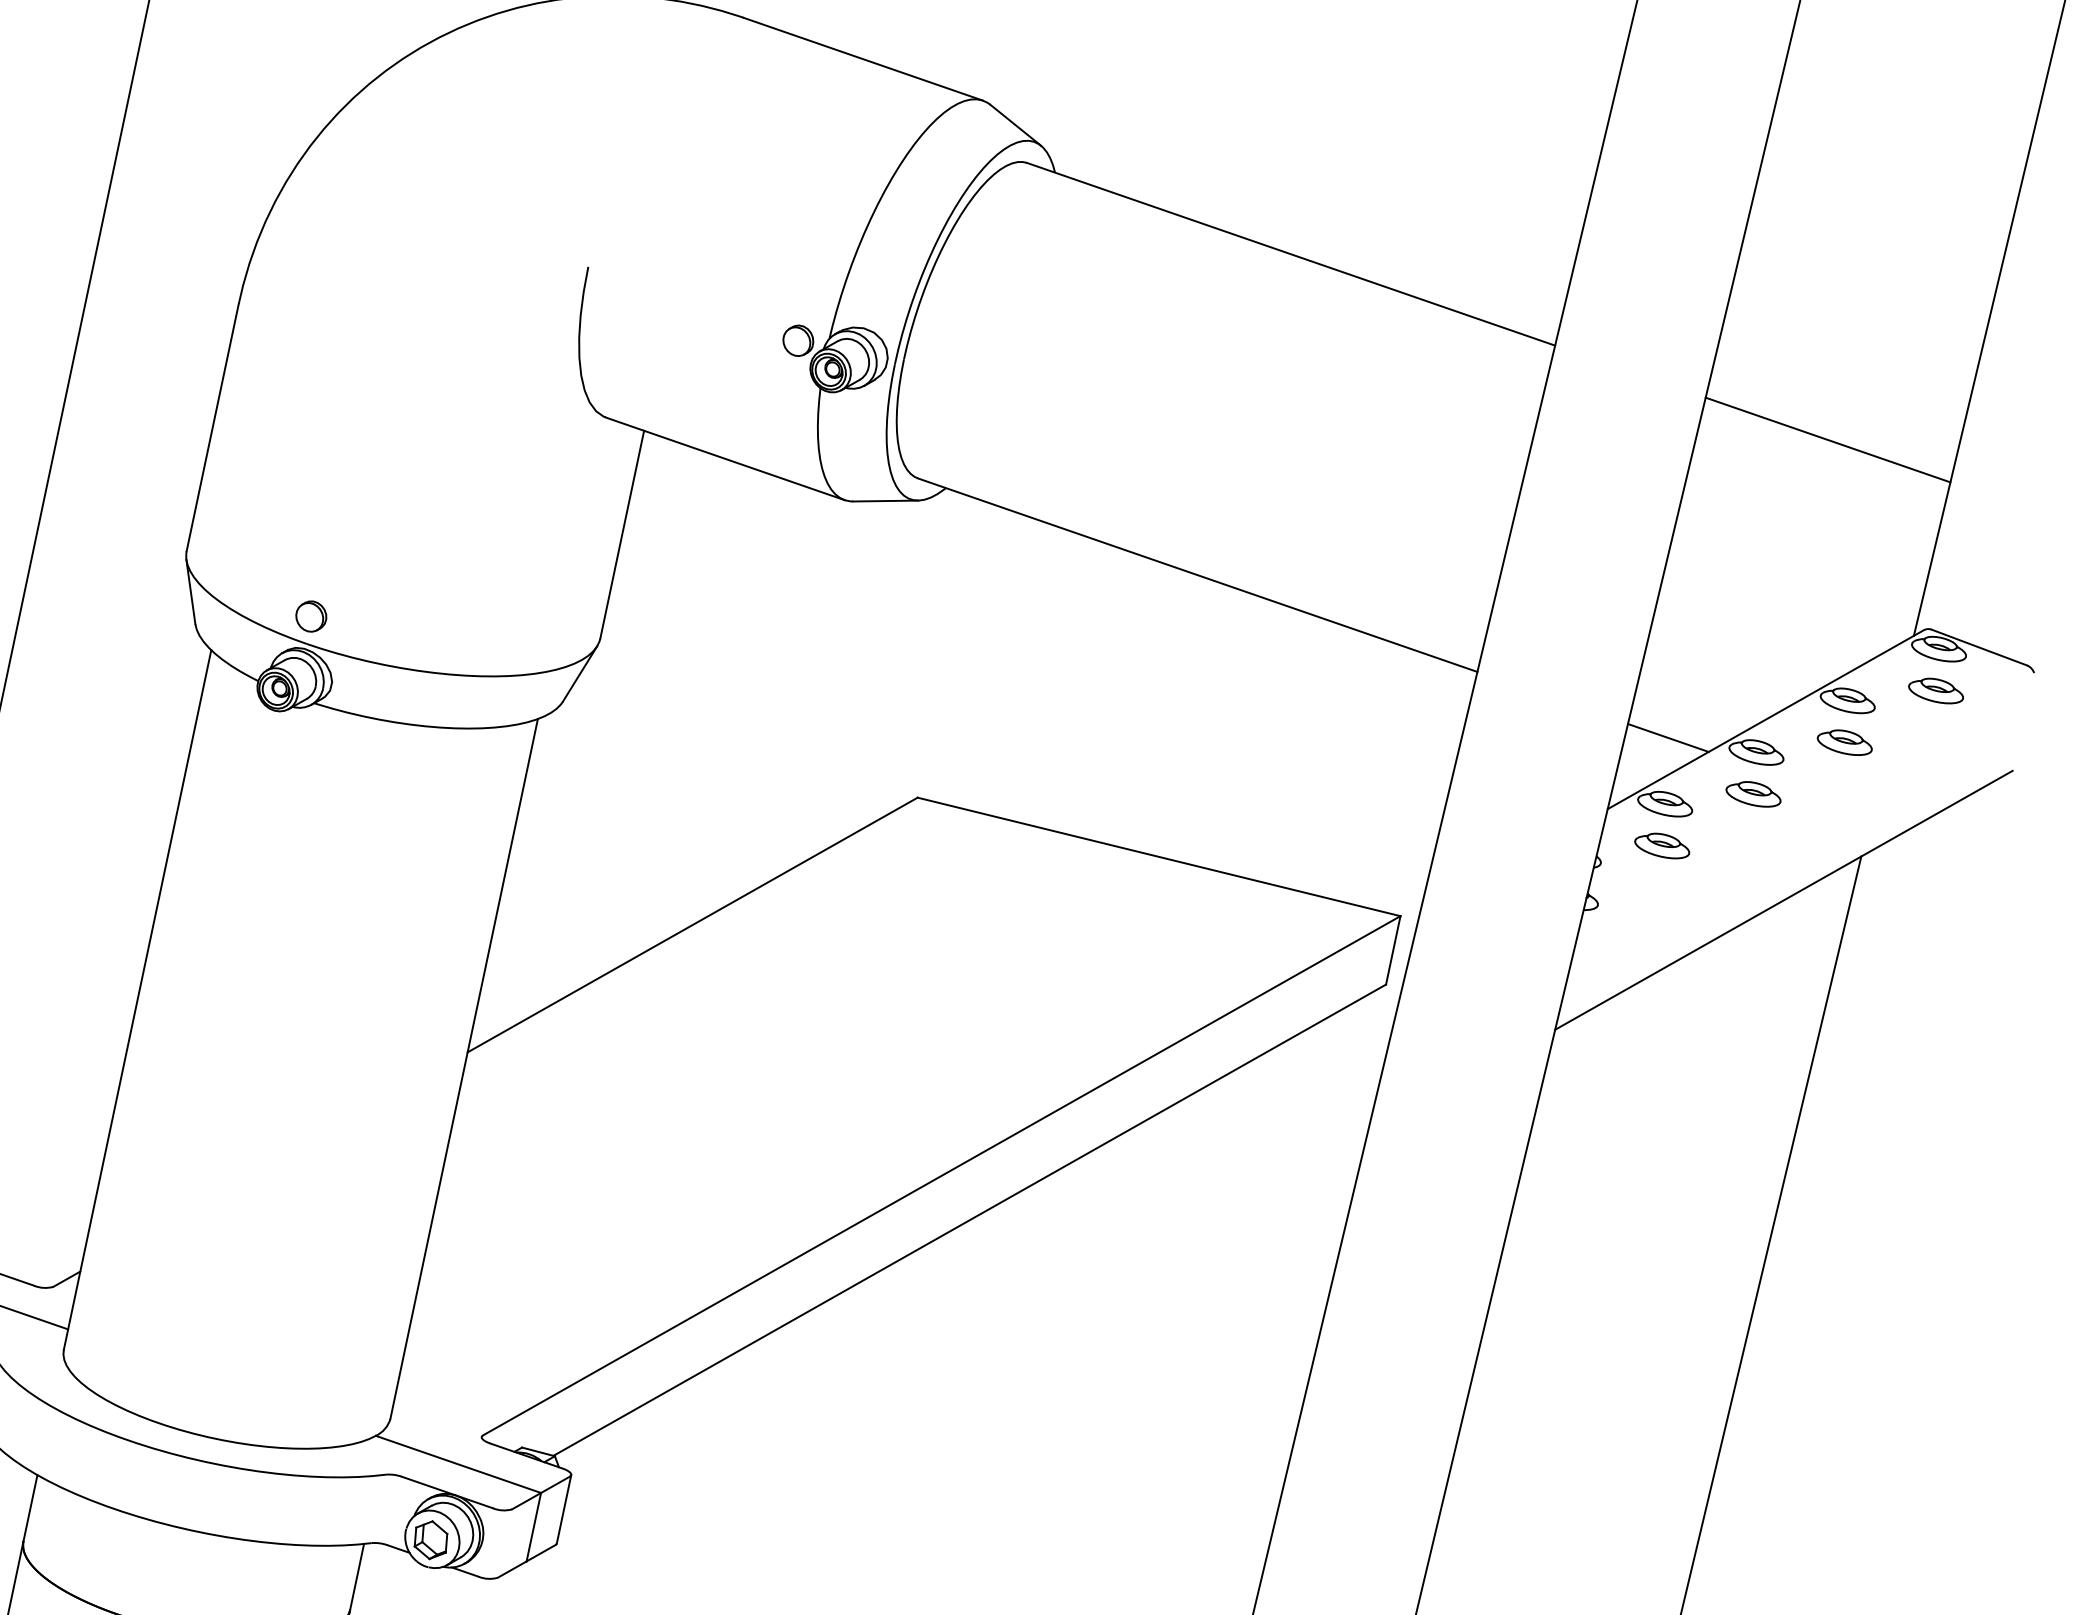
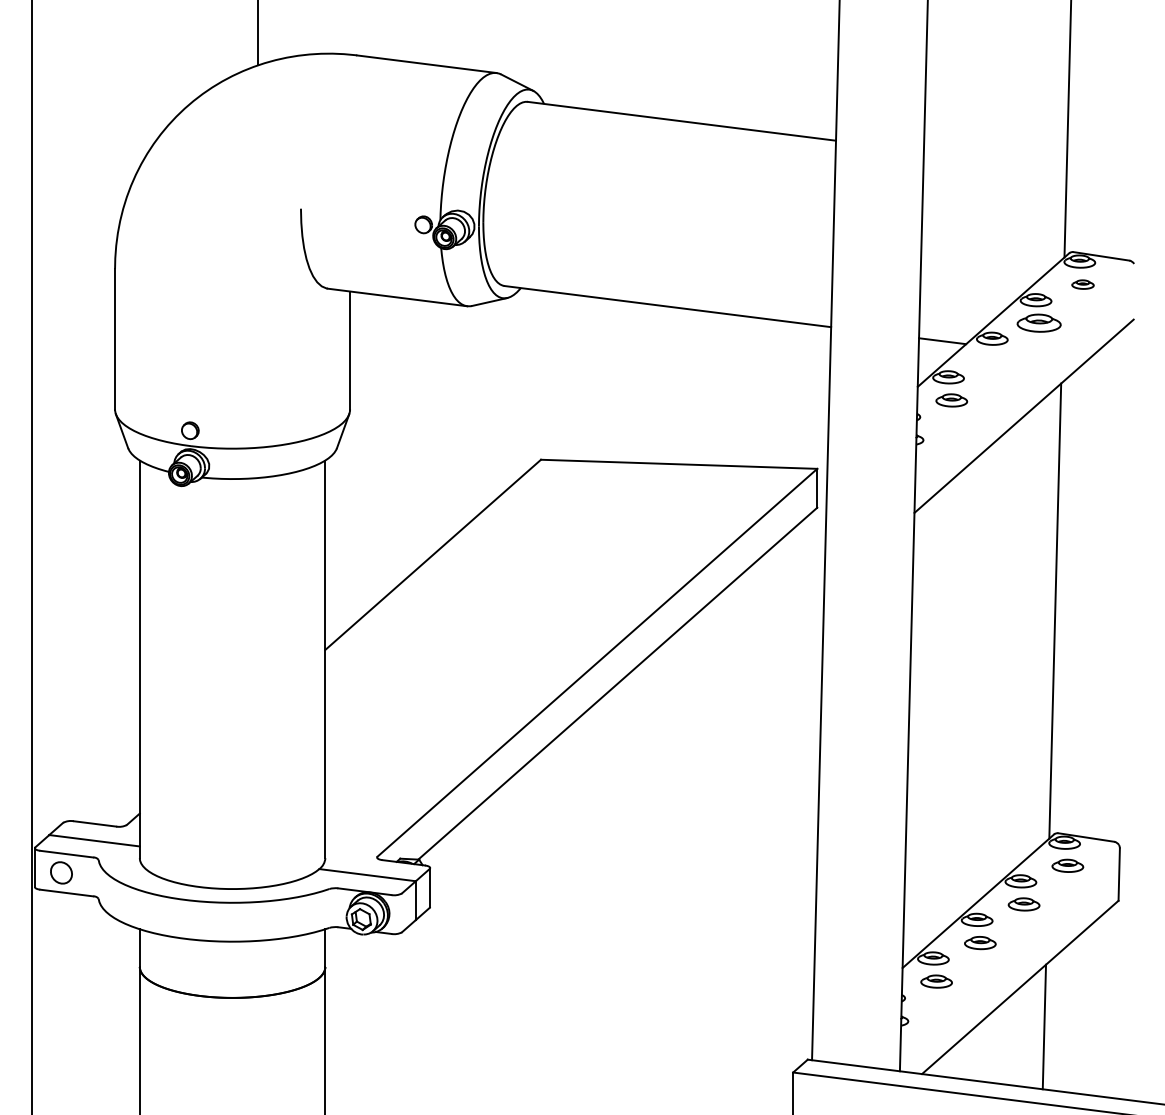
line: (1826, 439) -> (994, 160), removed
part: (1935, 690) -> (1082, 284), size x0.7
part: (1845, 742) -> (1039, 323), size x1.4
part: (1753, 793) -> (995, 361), removed

